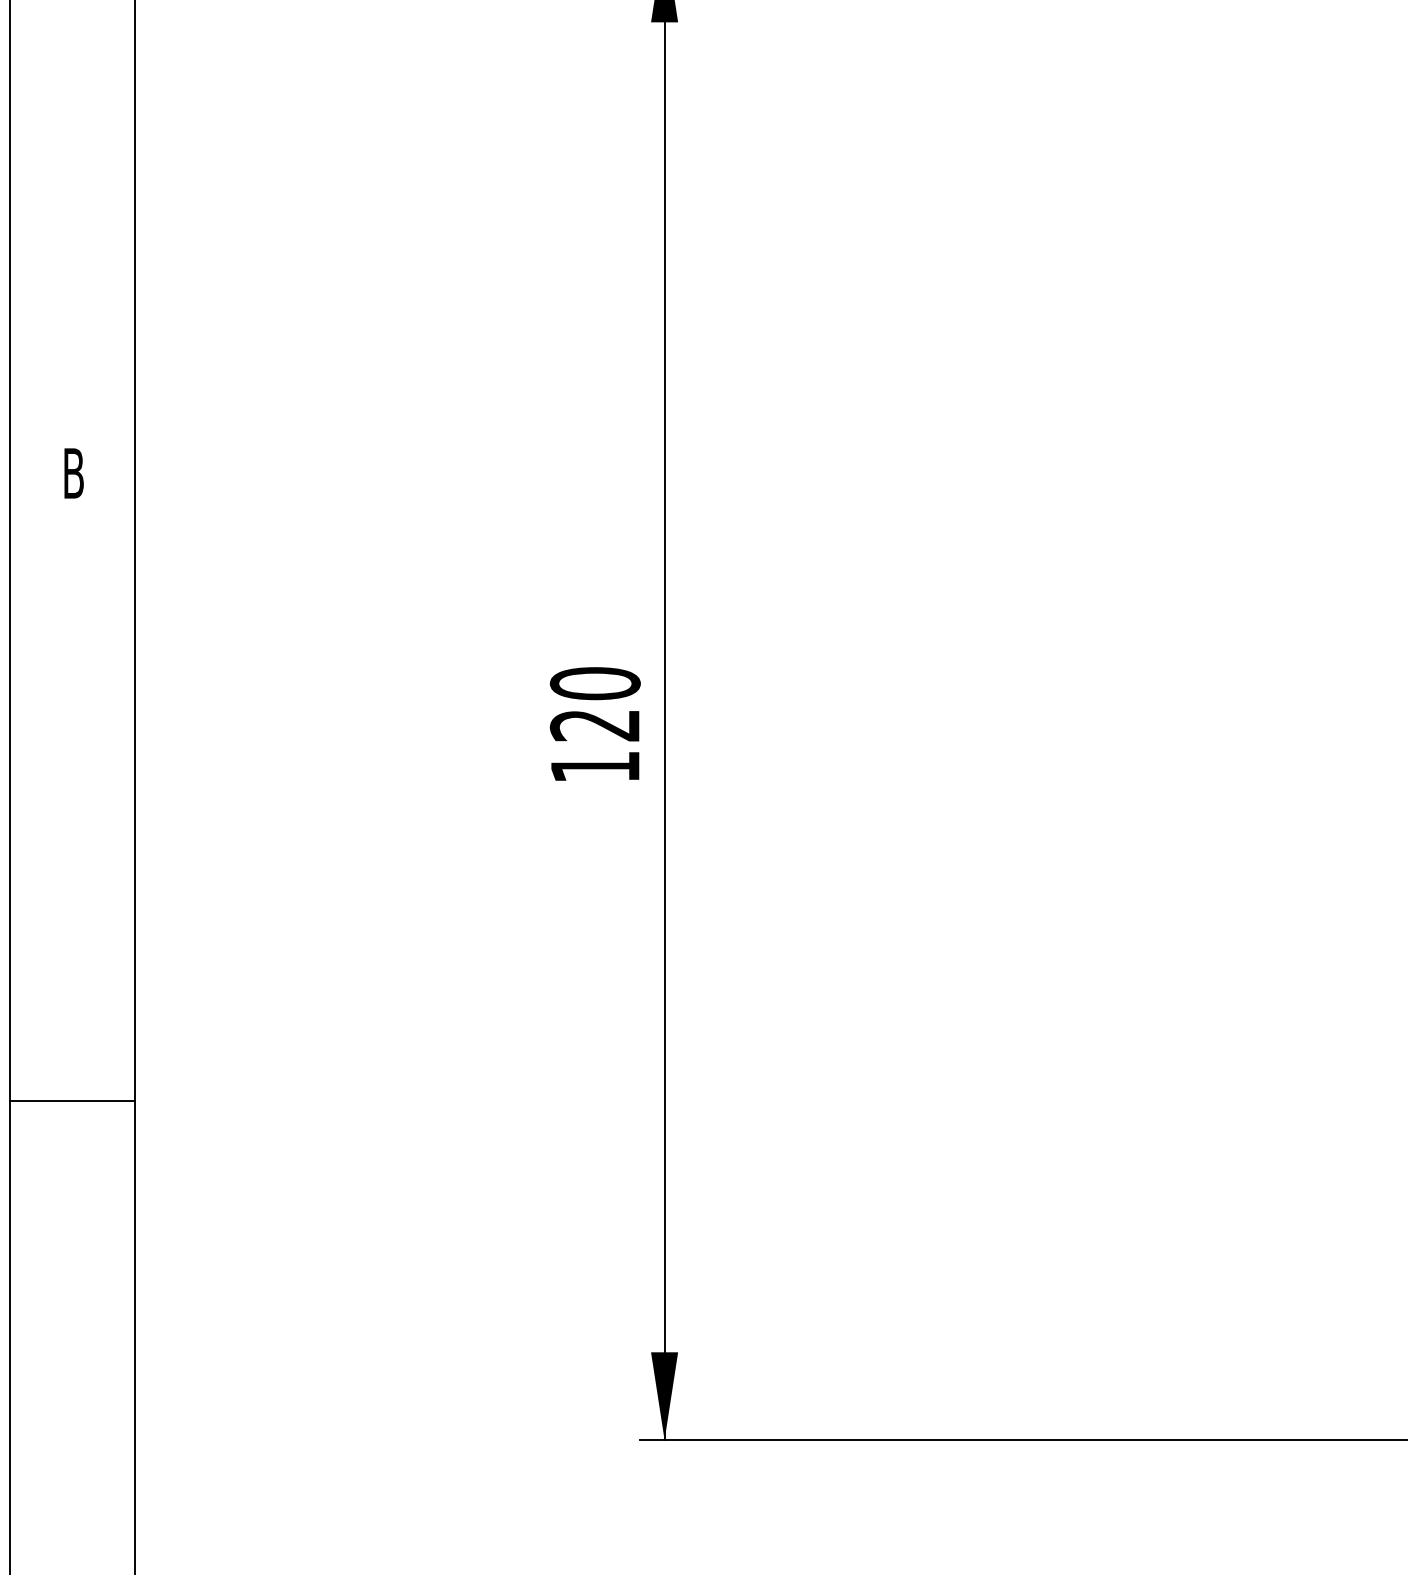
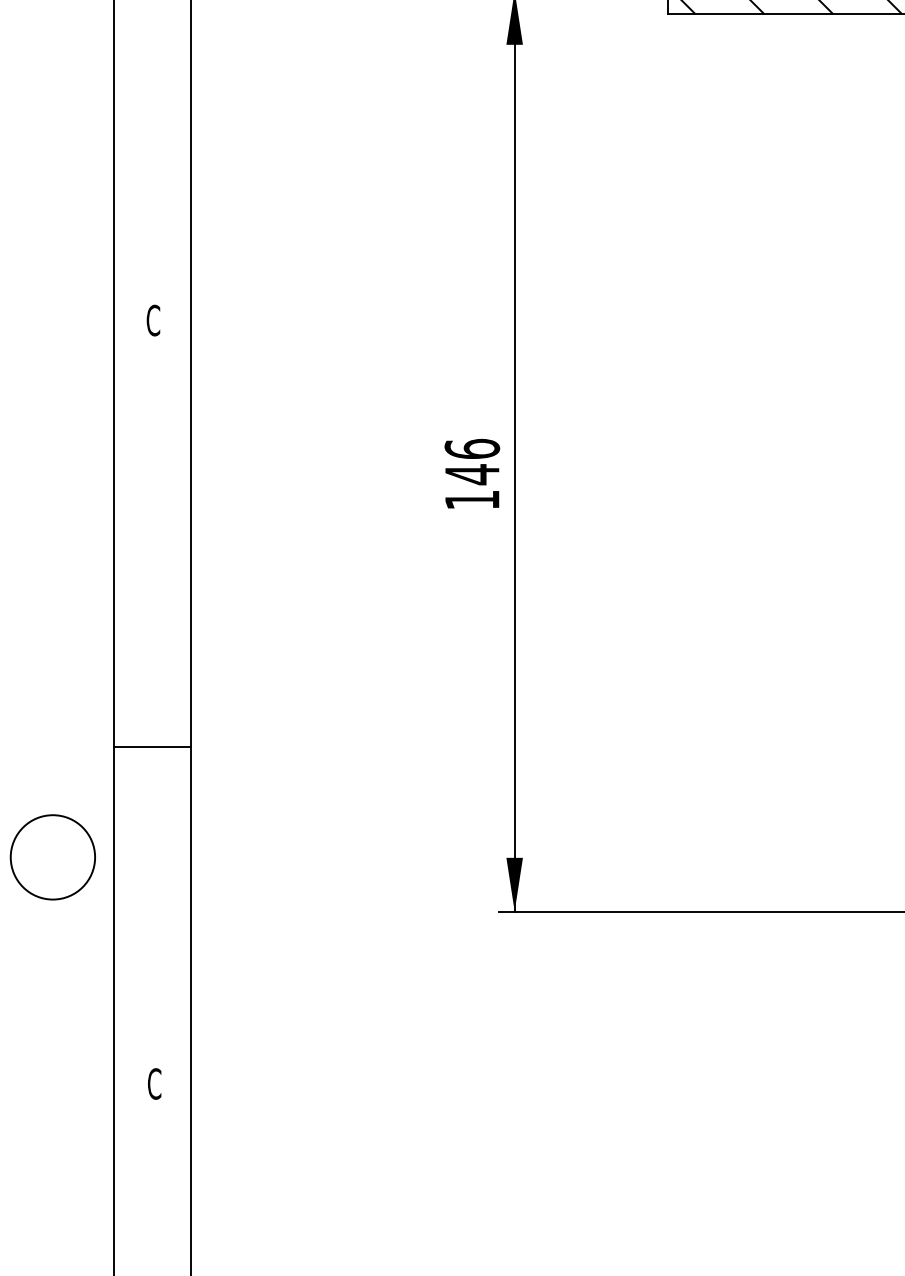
text: (73, 473) -> (153, 320), B -> C
text: (593, 703) -> (471, 461), 120 -> 146
line: (72, 1099) -> (152, 746), moved

